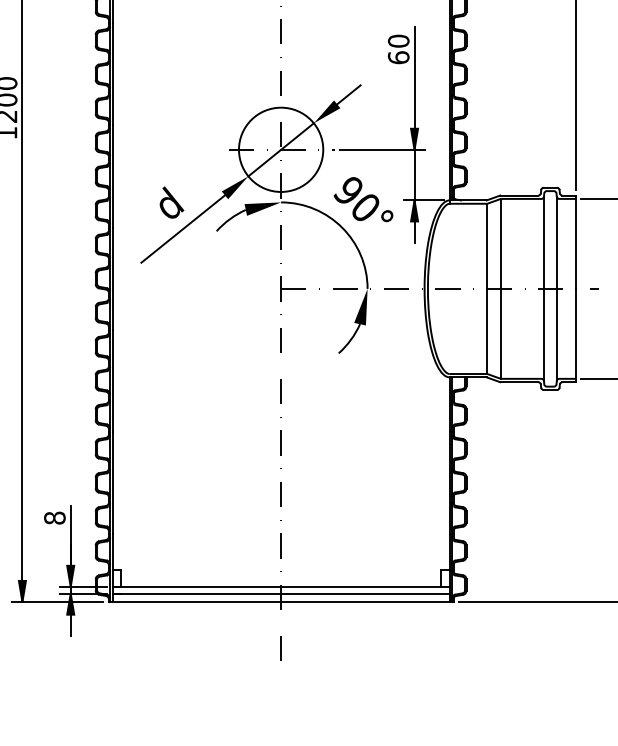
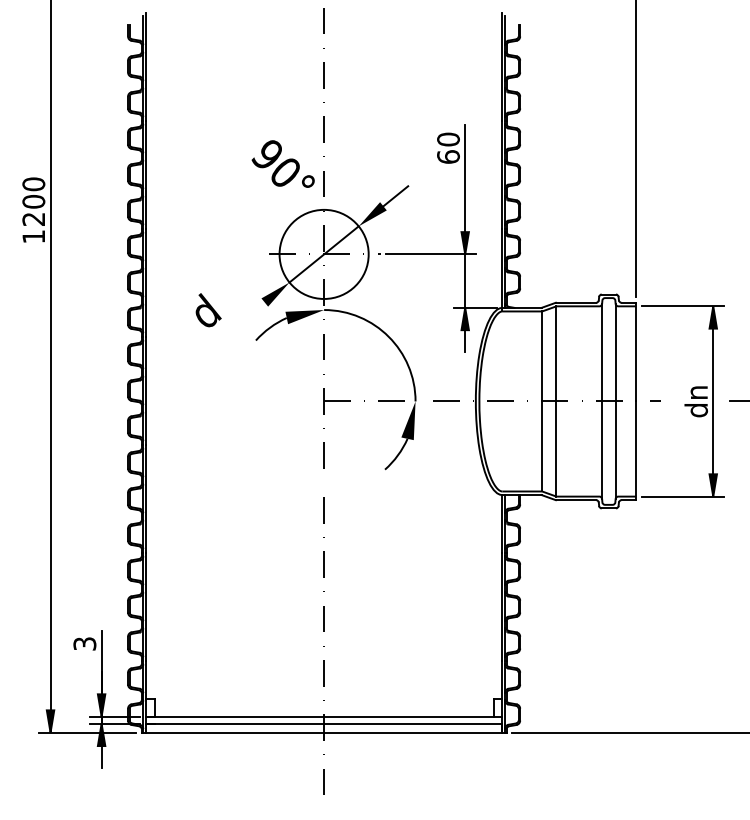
text: (362, 199) -> (282, 163), moved
line: (183, 228) -> (220, 337), removed
text: (54, 517) -> (84, 643), 8 -> 3

